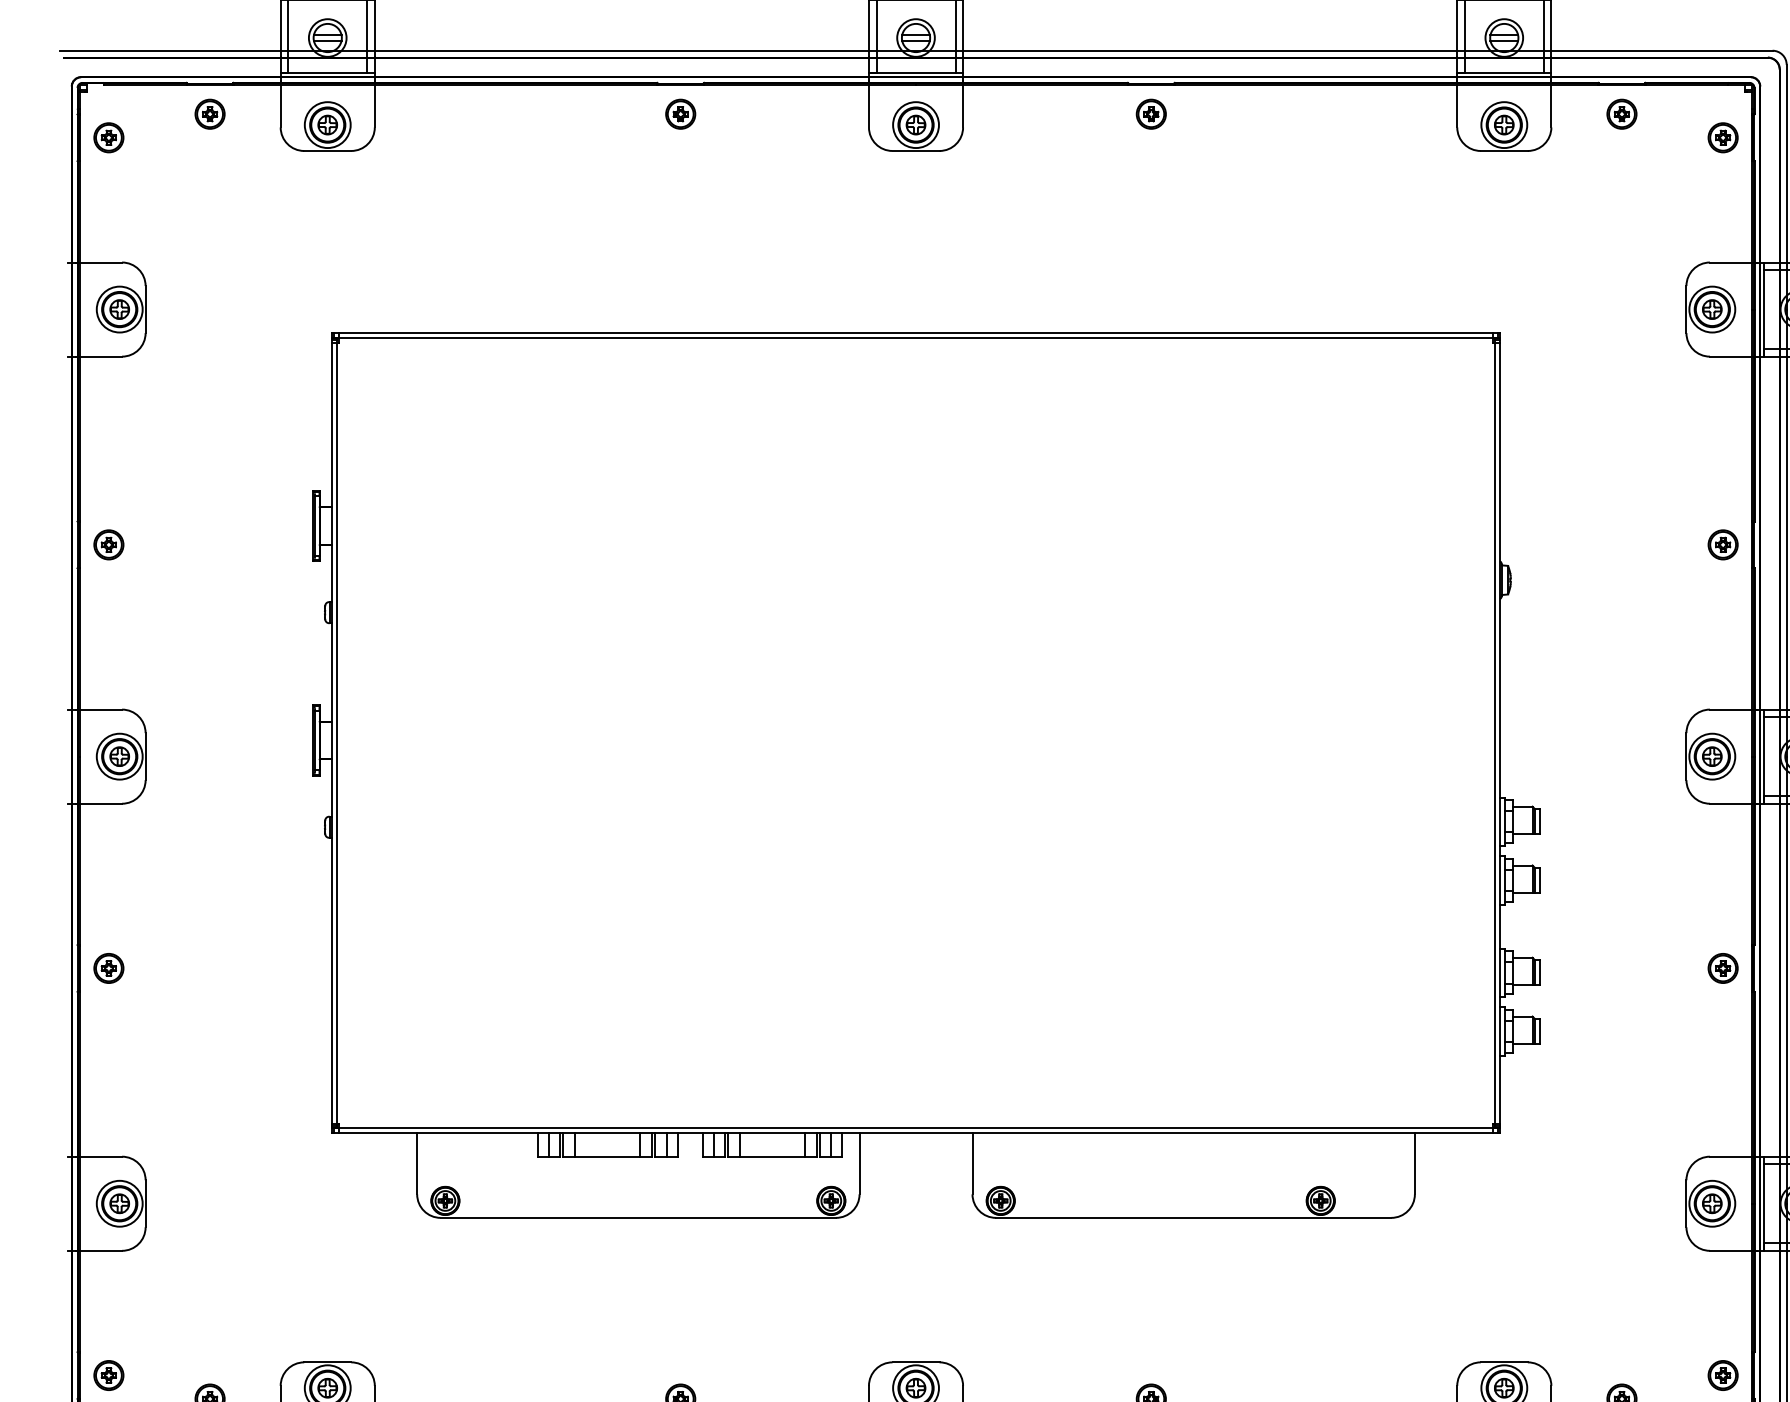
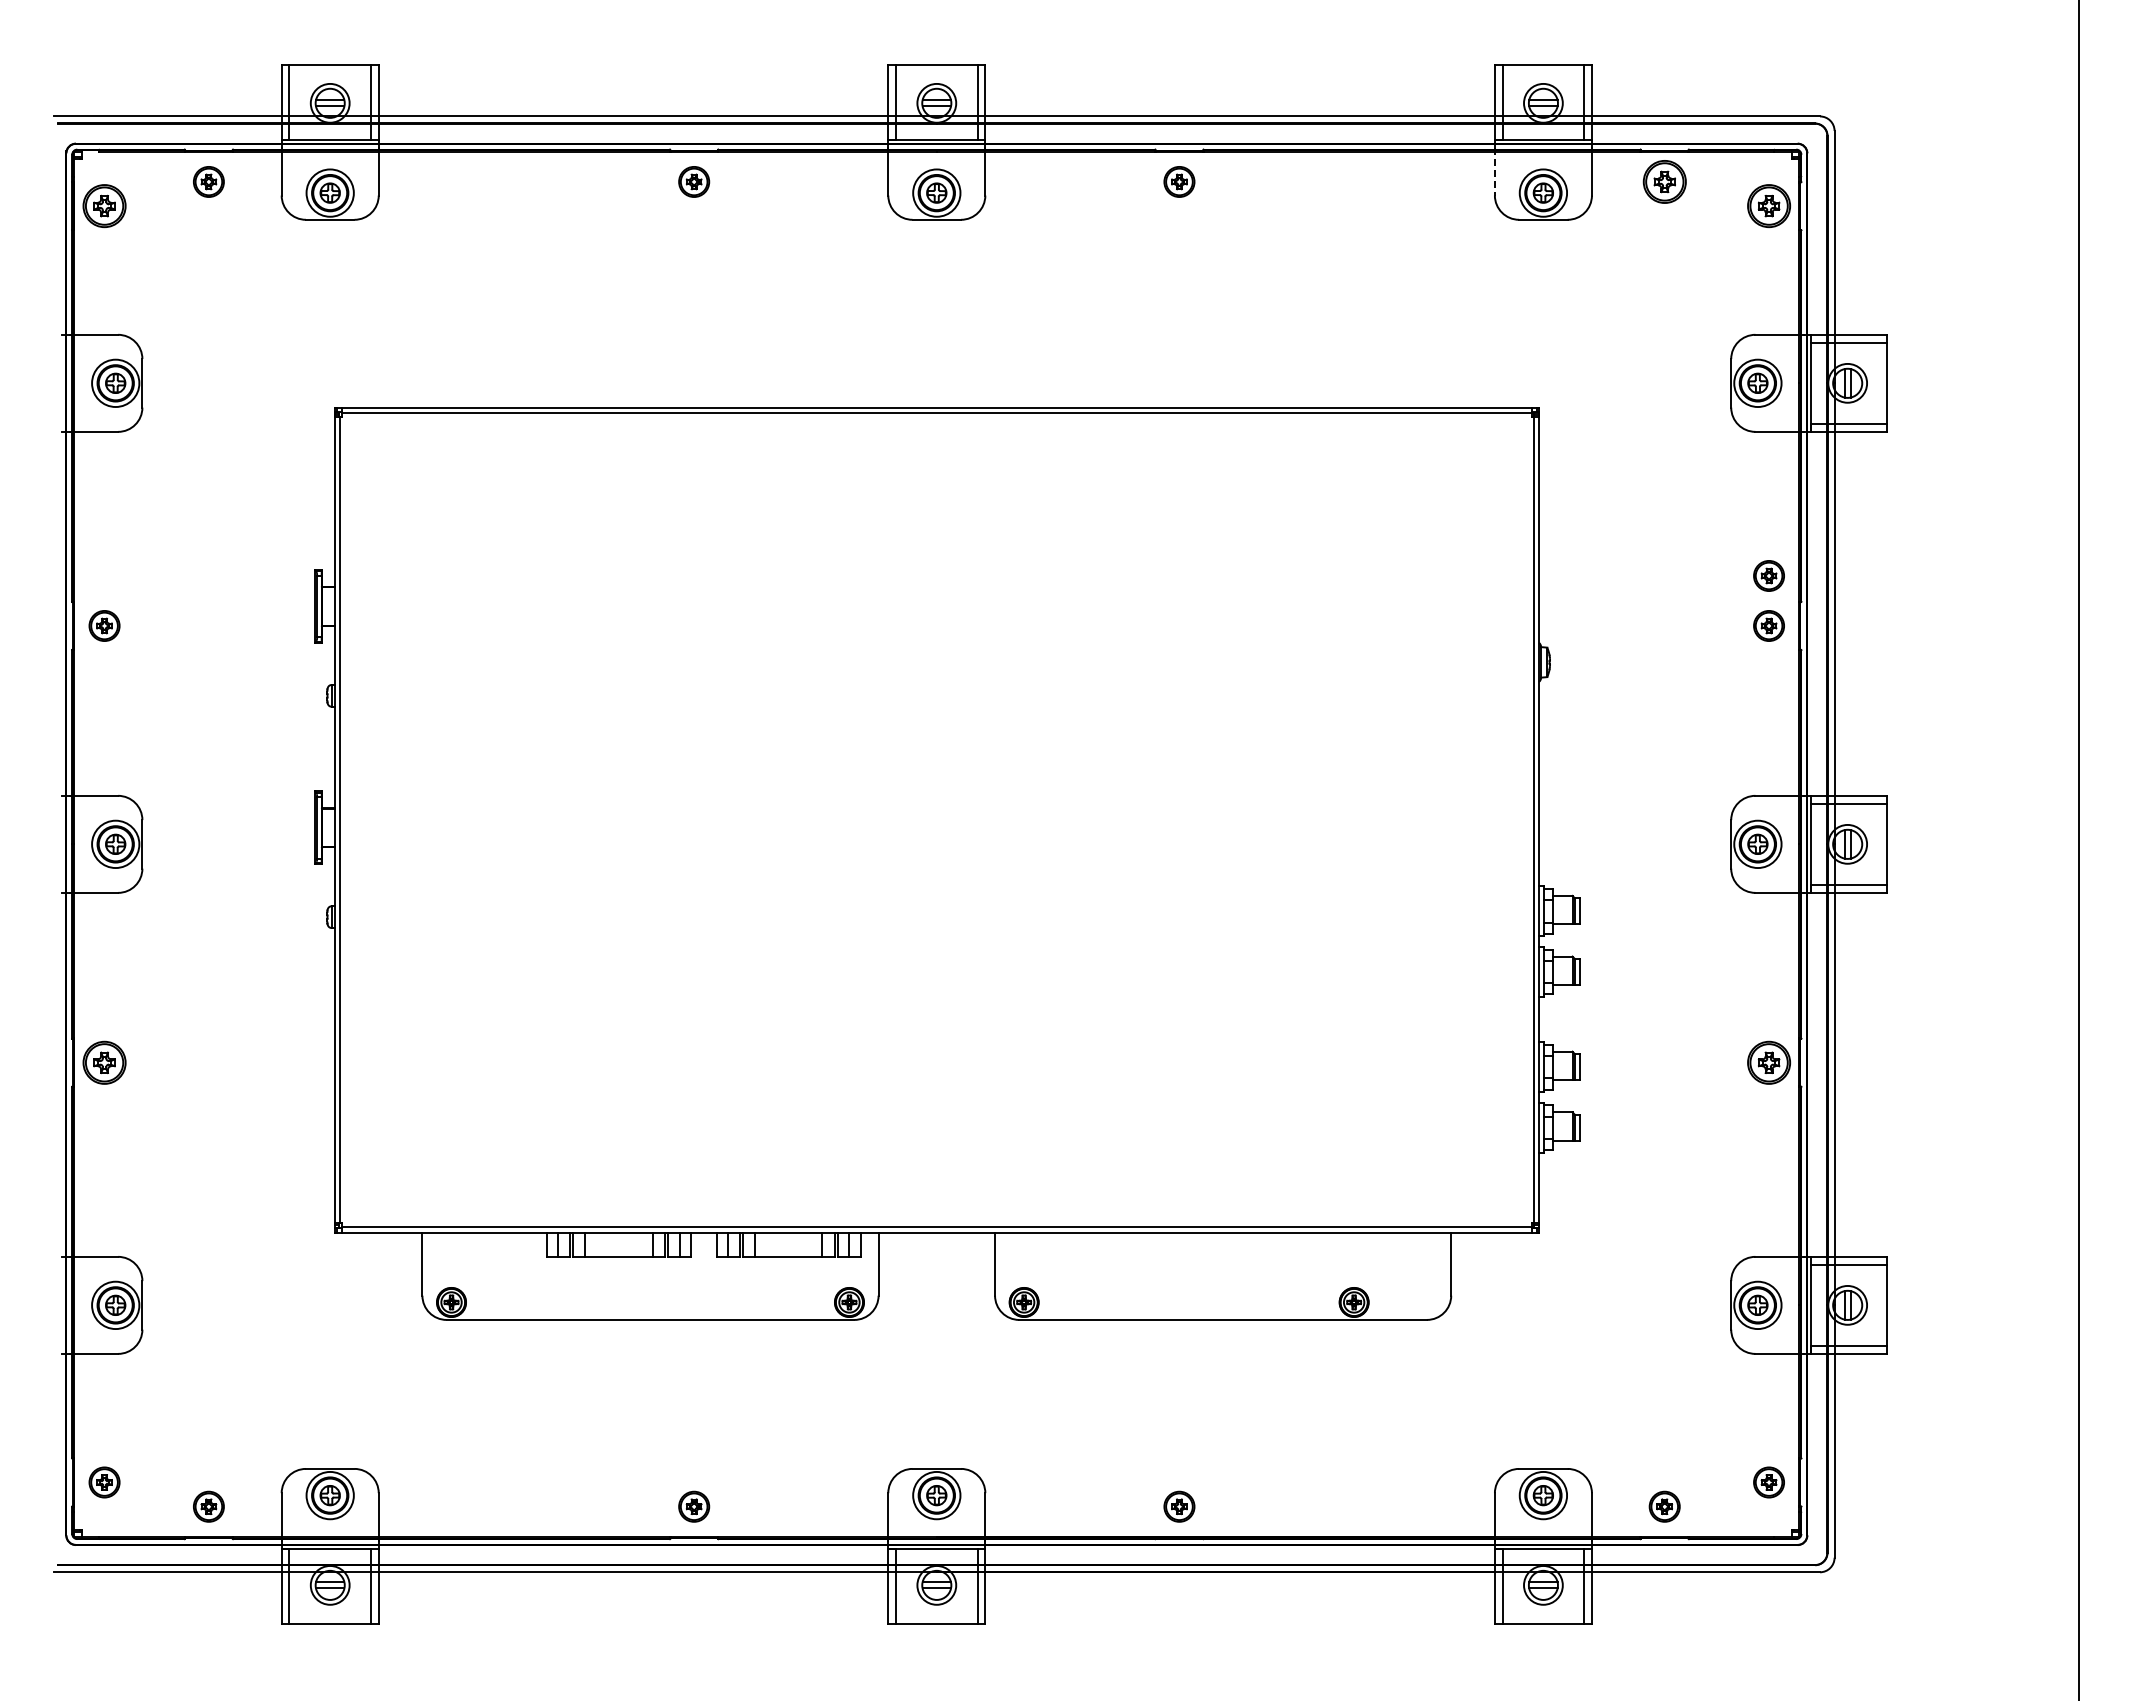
line: (1456, 105) -> (1494, 172), solid -> dashed
part: (1621, 113) -> (1664, 181), size x1.4
part: (108, 138) -> (104, 206), size x1.4
part: (1722, 138) -> (1768, 206), size x1.4
part: (1722, 495) -> (1768, 575), added
part: (108, 968) -> (104, 1062), size x1.4
part: (1722, 968) -> (1768, 1062), size x1.4

